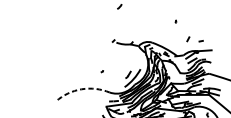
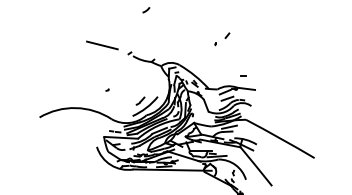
line: (92, 39) -> (102, 45), added
line: (188, 39) -> (227, 35), moved
arc: (81, 89) -> (75, 108), dashed -> solid

